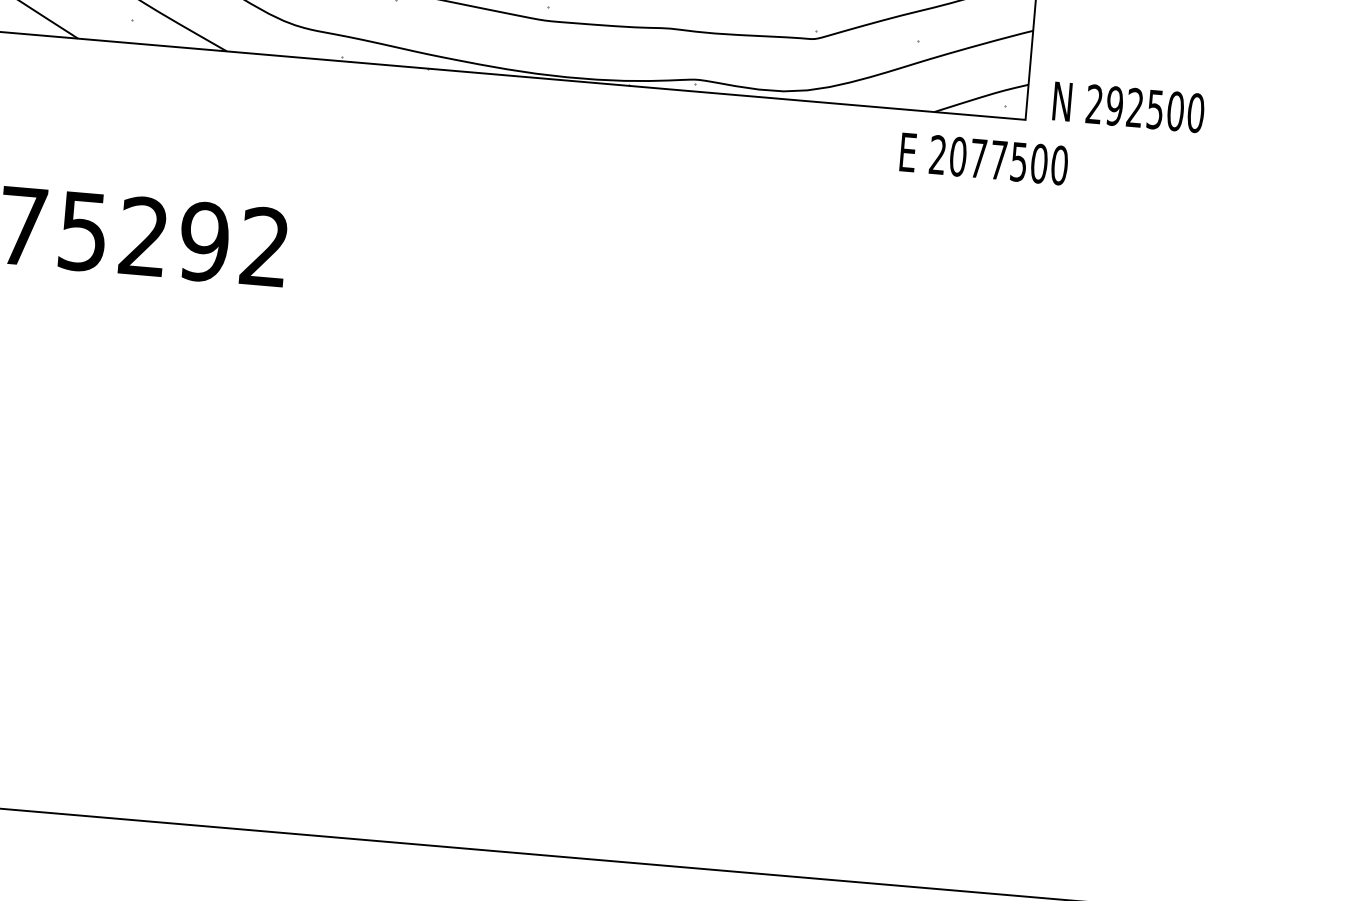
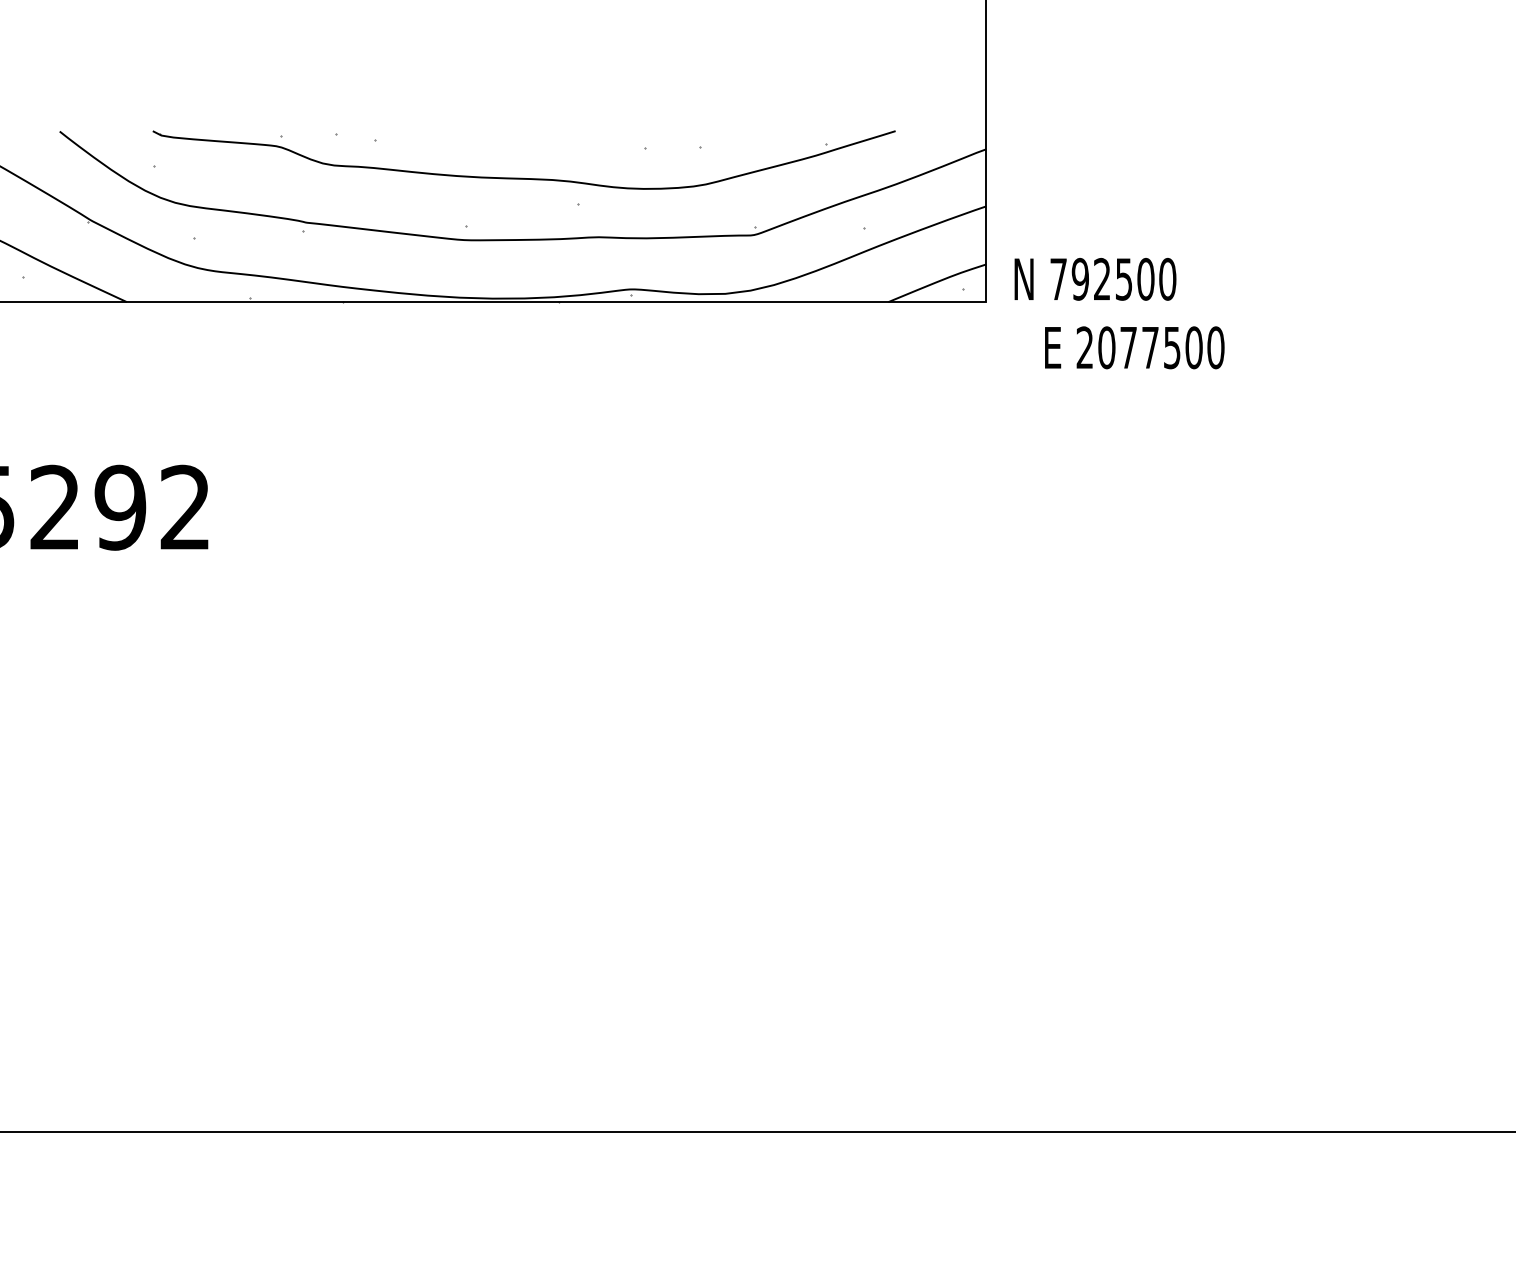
text: (1094, 103) -> (1058, 278), 292500 -> 792500
text: (983, 158) -> (1134, 347), moved

